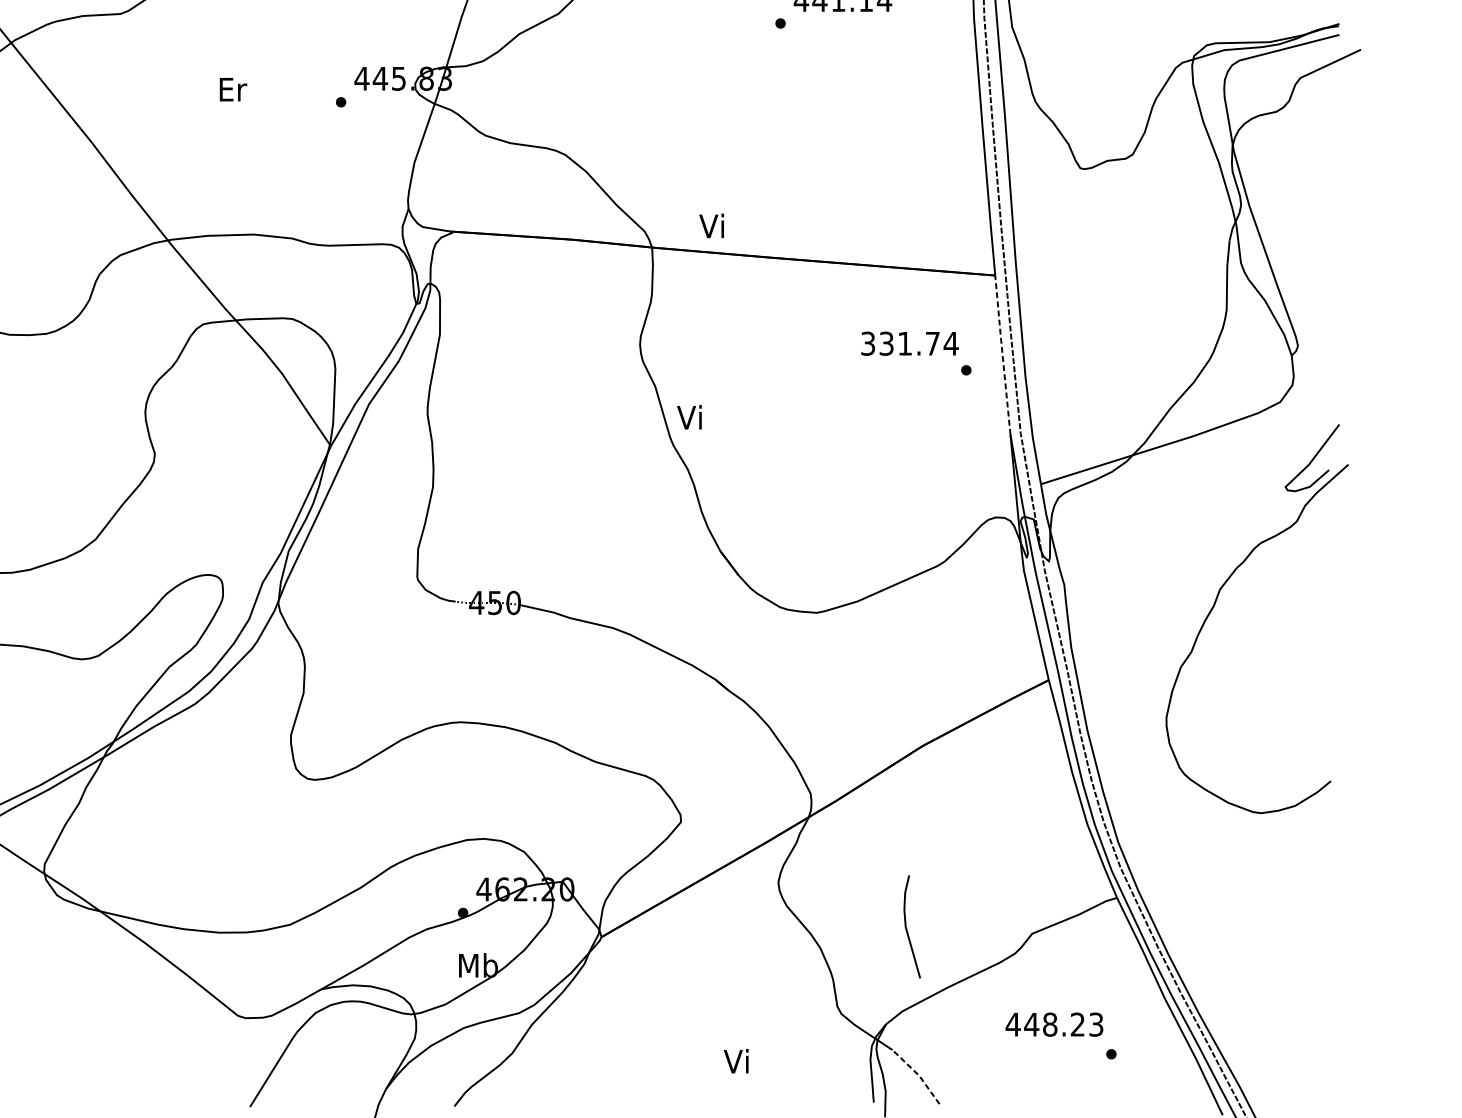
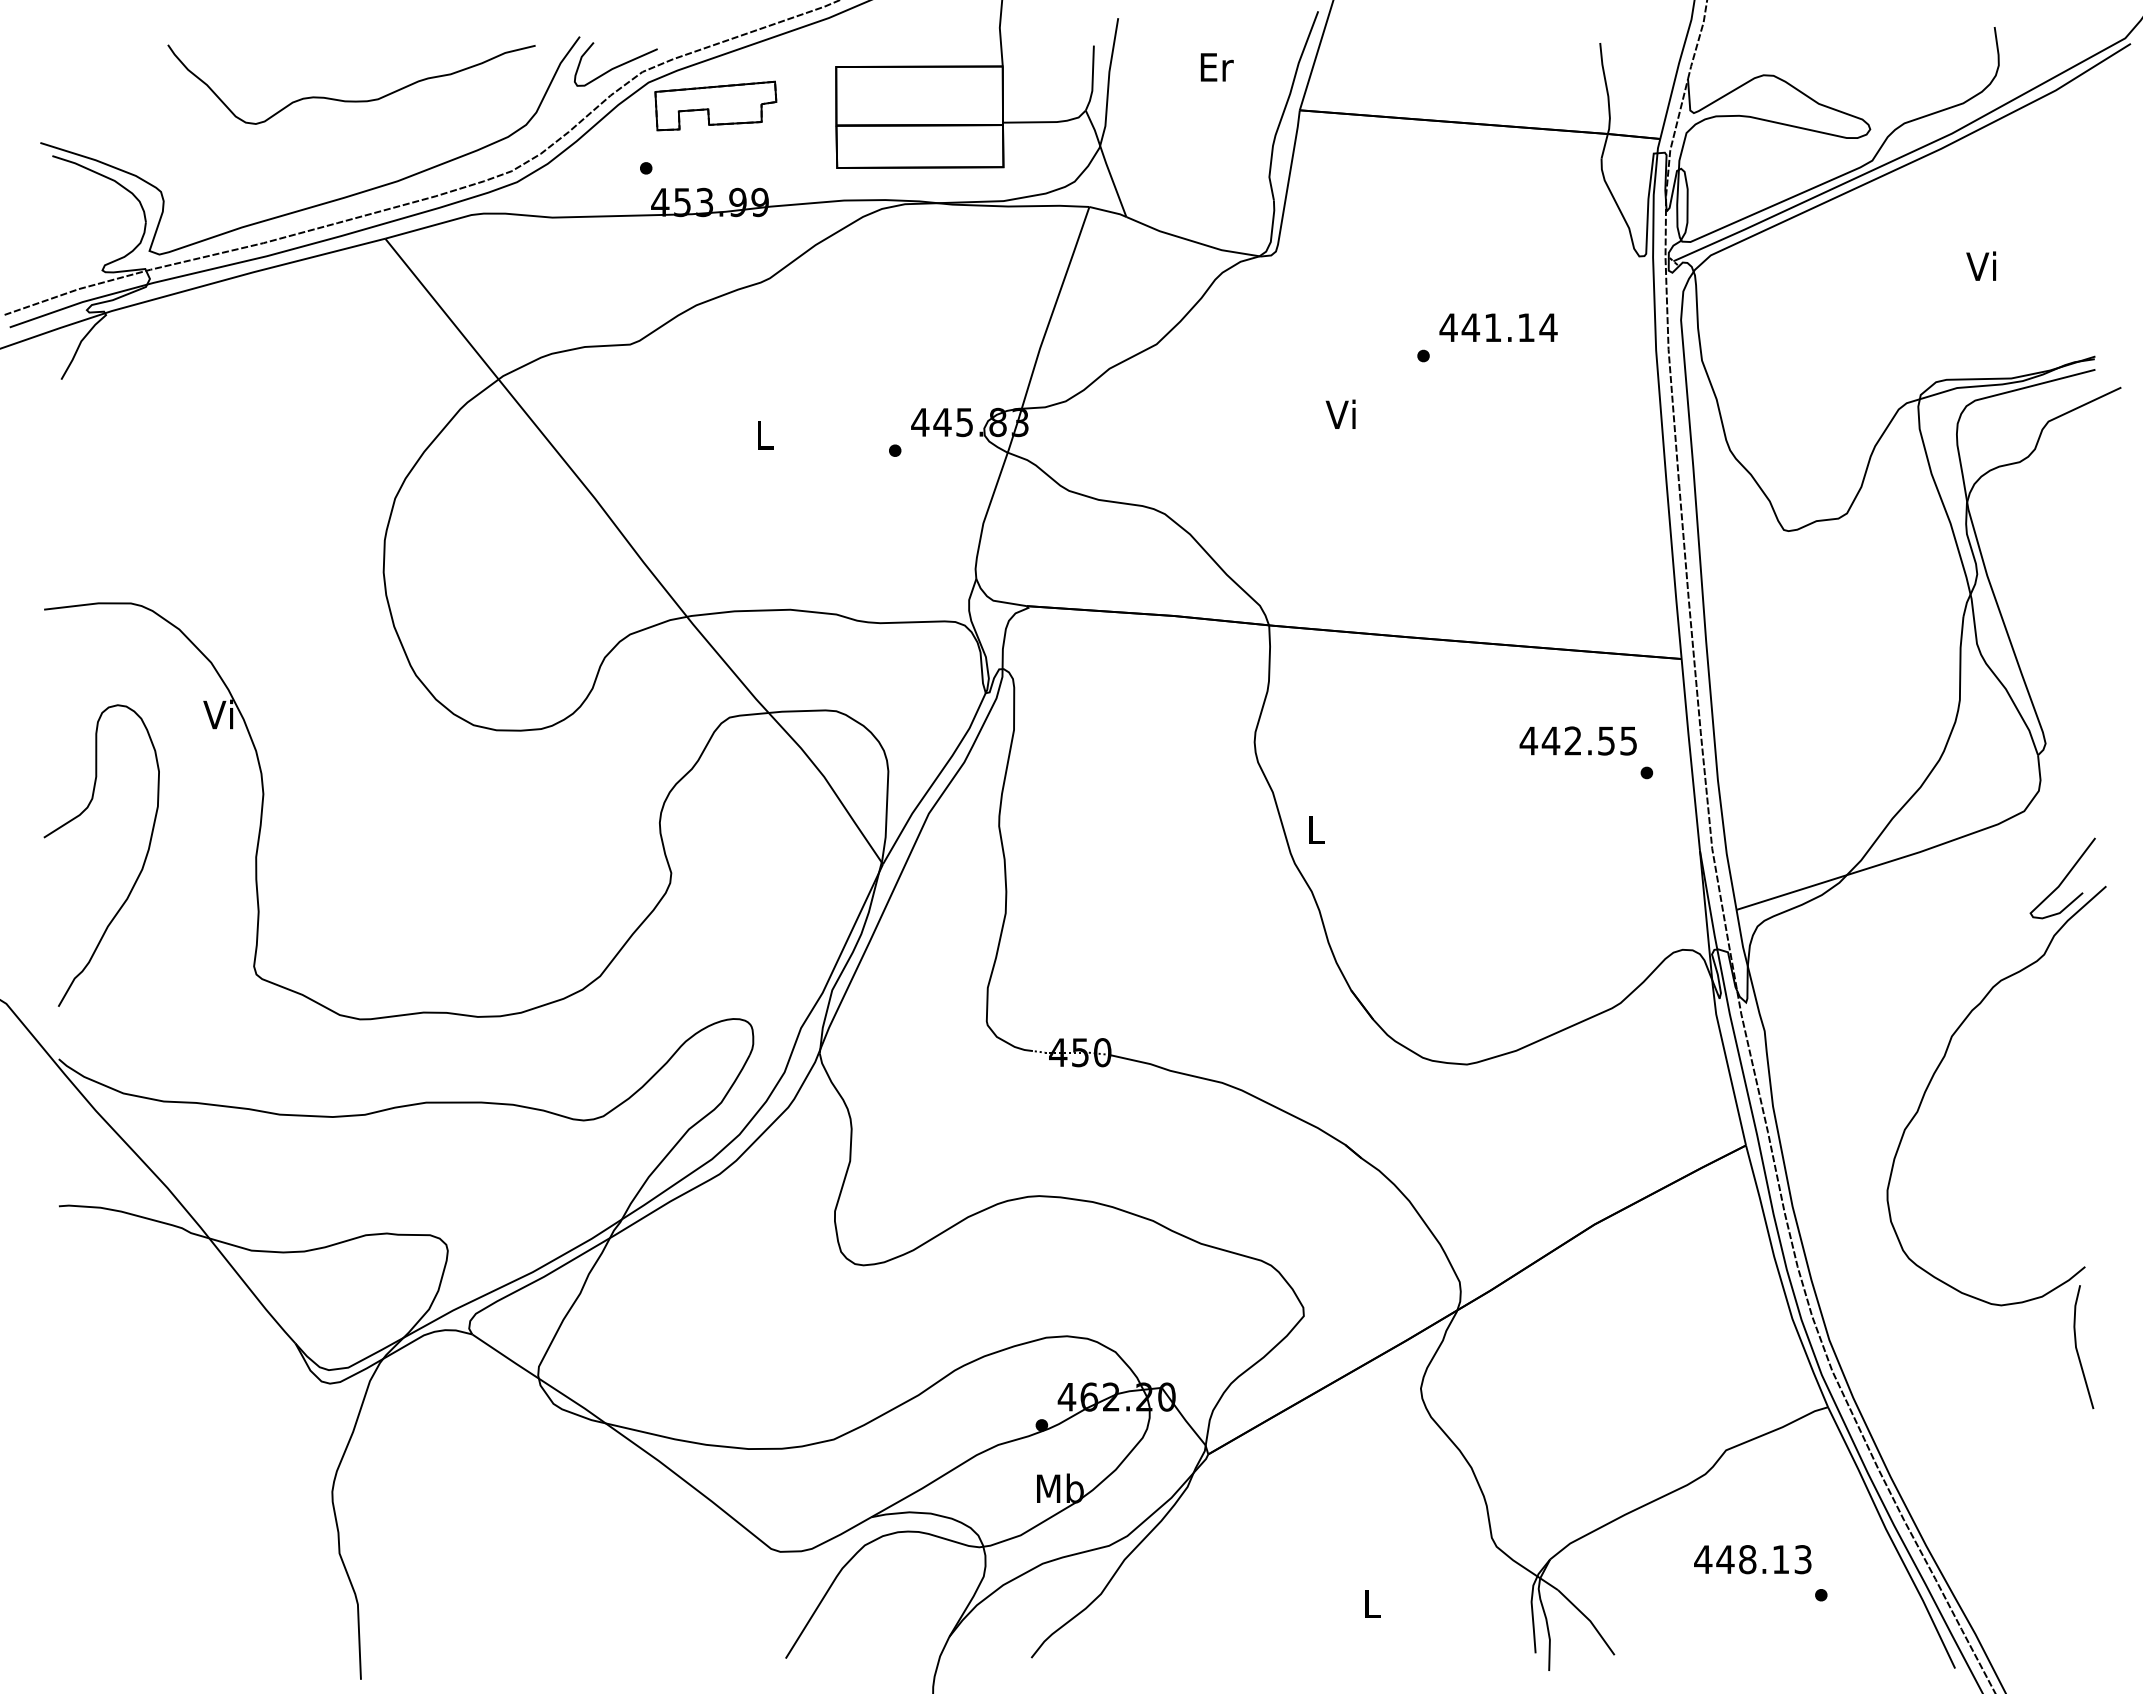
text: (233, 89) -> (765, 435), Er -> L
text: (711, 225) -> (1340, 413), moved
text: (909, 343) -> (1578, 740), 331.74 -> 442.55
line: (1002, 354) -> (1690, 753), dashed -> solid
text: (689, 417) -> (1313, 829), Vi -> L
line: (906, 928) -> (2077, 1348), moved
text: (1077, 1024) -> (1780, 1559), 448.23 -> 448.13
text: (735, 1061) -> (1369, 1603), Vi -> L
line: (918, 1075) -> (1589, 1620), dashed -> solid

